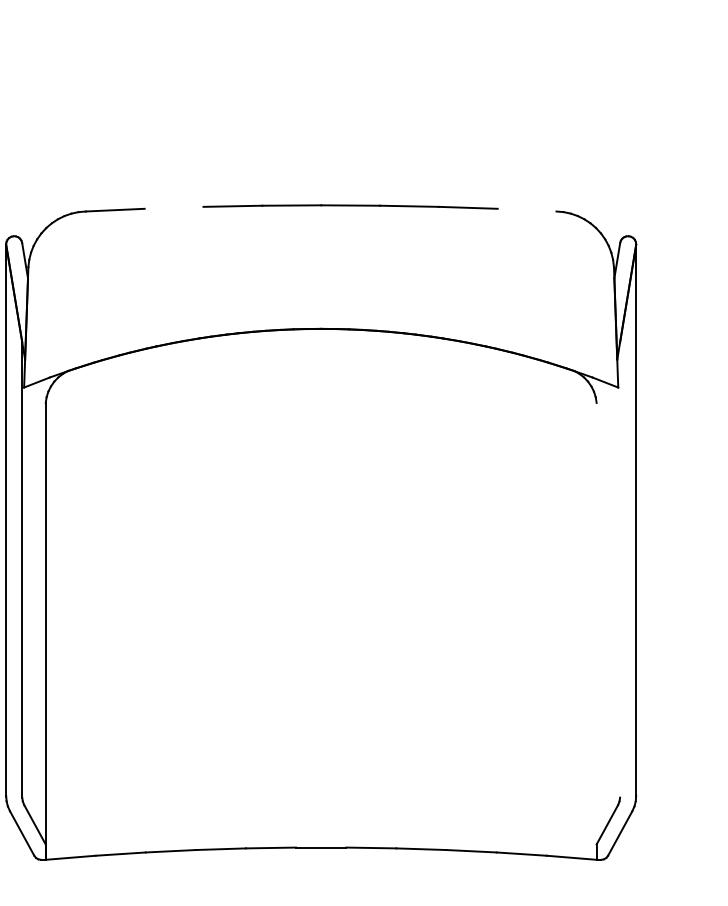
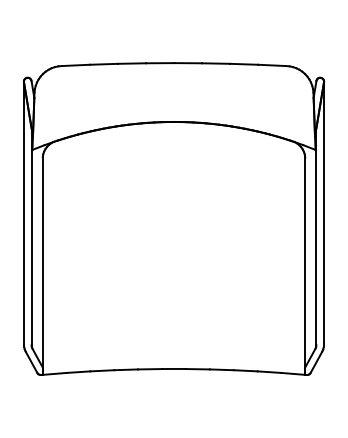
line: (173, 206) -> (103, 63), added
line: (527, 210) -> (272, 65), added
line: (620, 569) -> (316, 236), added
line: (597, 630) -> (305, 265), added

